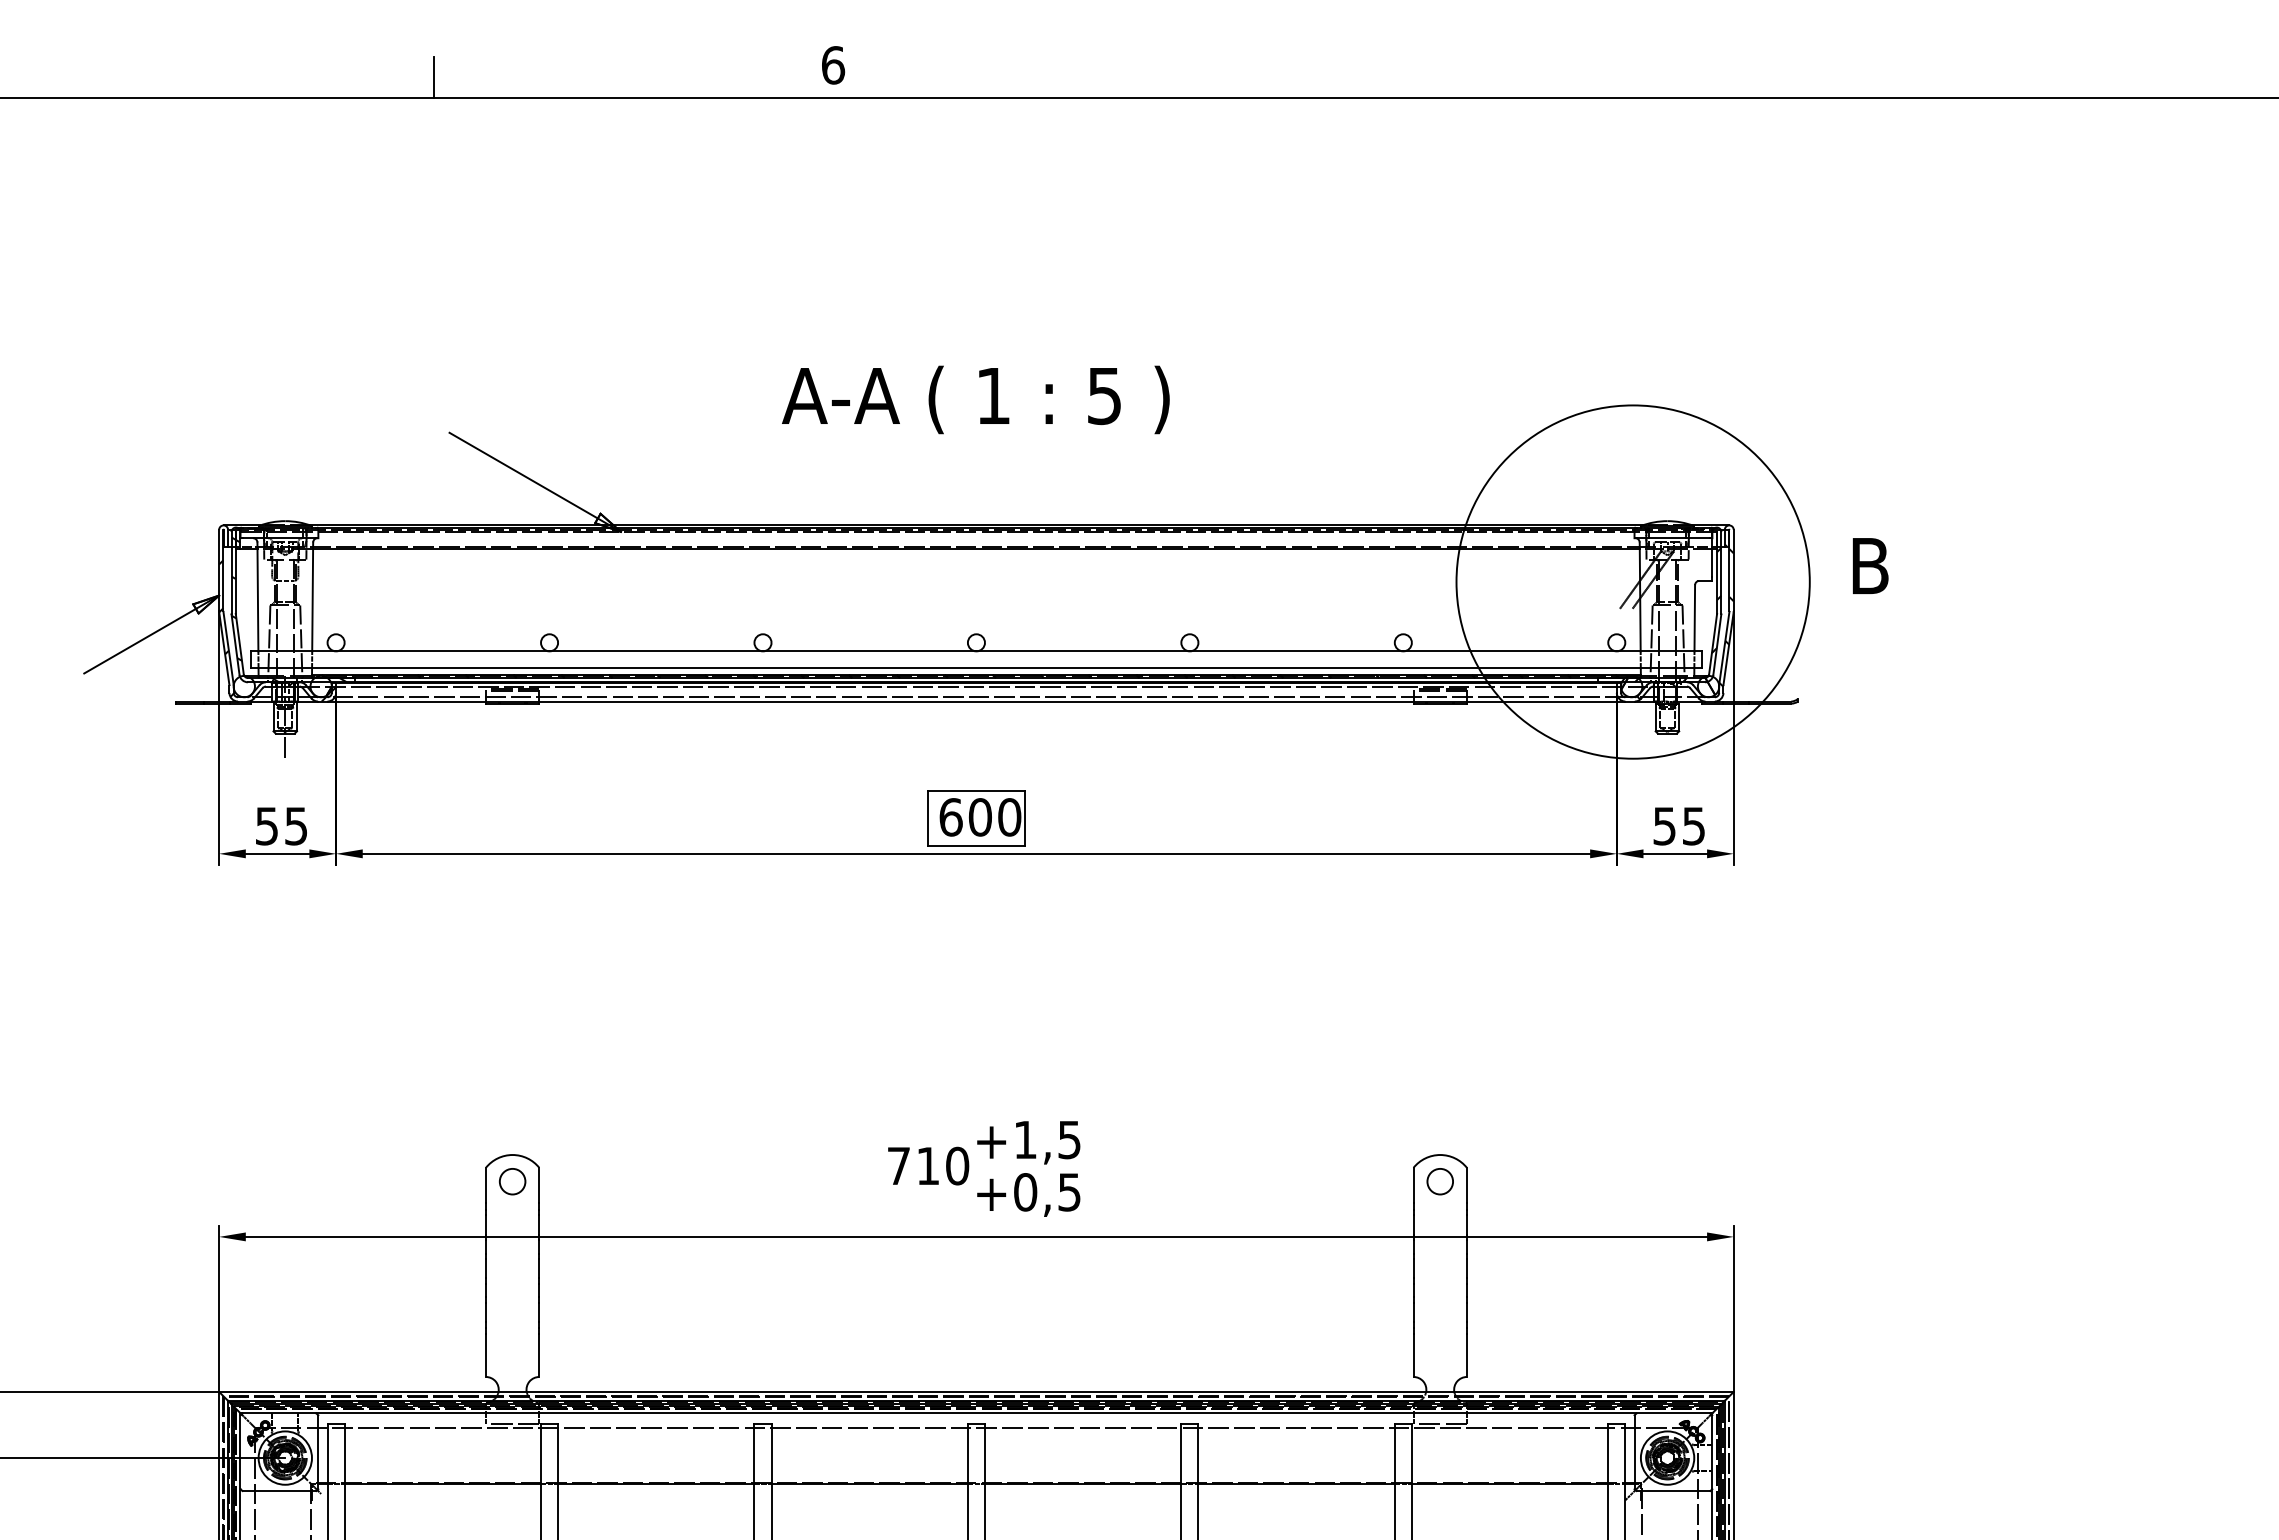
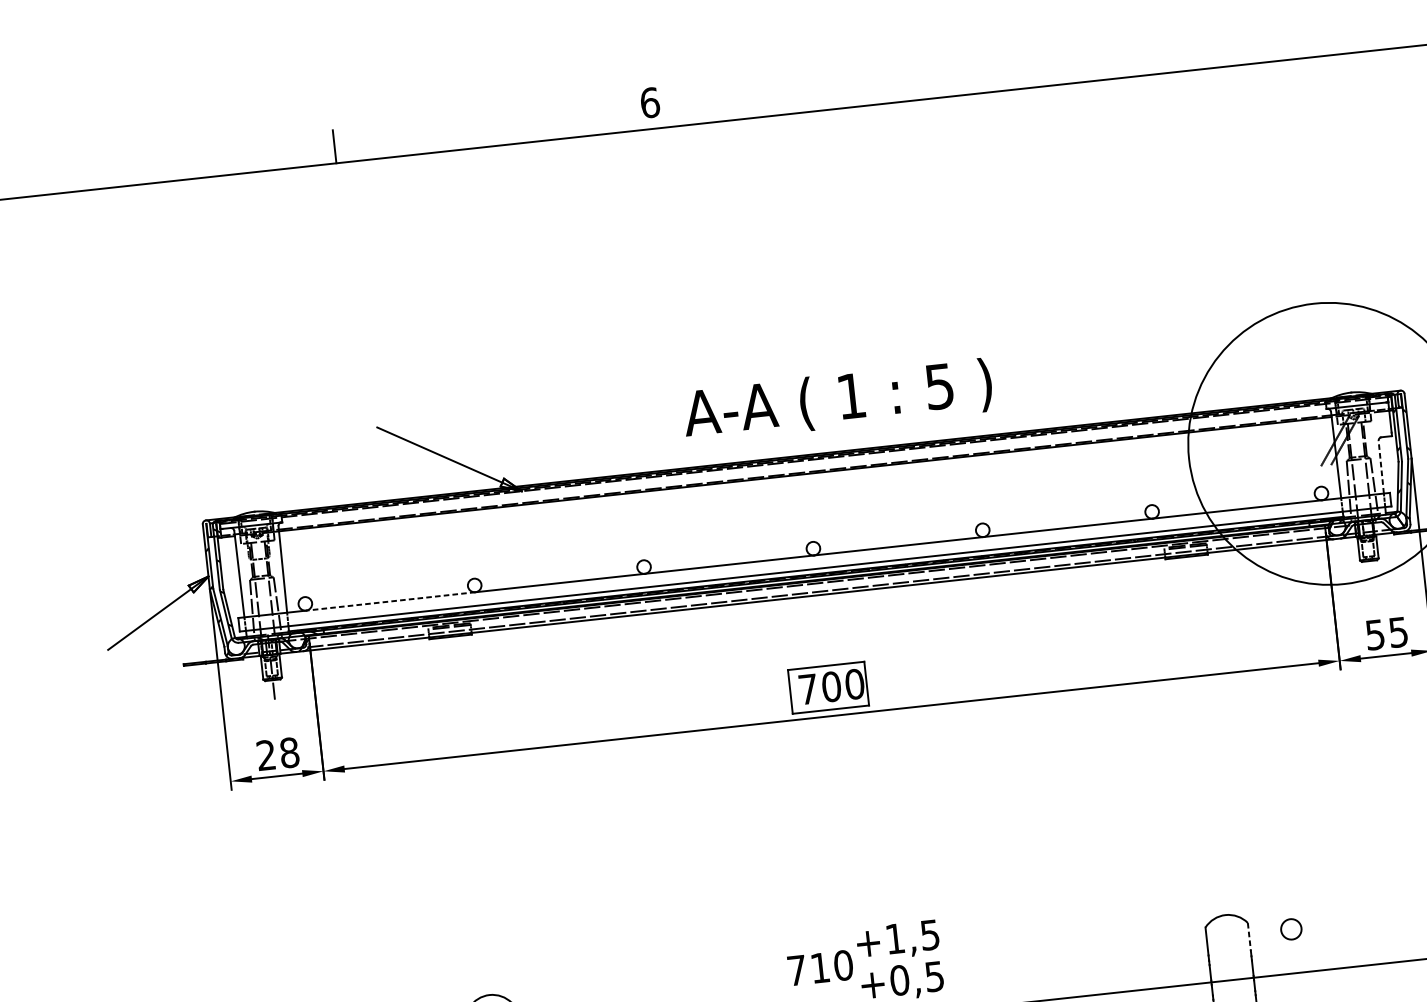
text: (975, 399) -> (837, 400), moved
line: (1694, 617) -> (1380, 466), solid -> dashed
line: (442, 651) -> (390, 601), solid -> dashed
text: (950, 817) -> (807, 689), 600 -> 700
text: (281, 826) -> (277, 754), 55 -> 28
circle: (1439, 1181) -> (1290, 929), moved
line: (1466, 1185) -> (1249, 937), solid -> dashed

